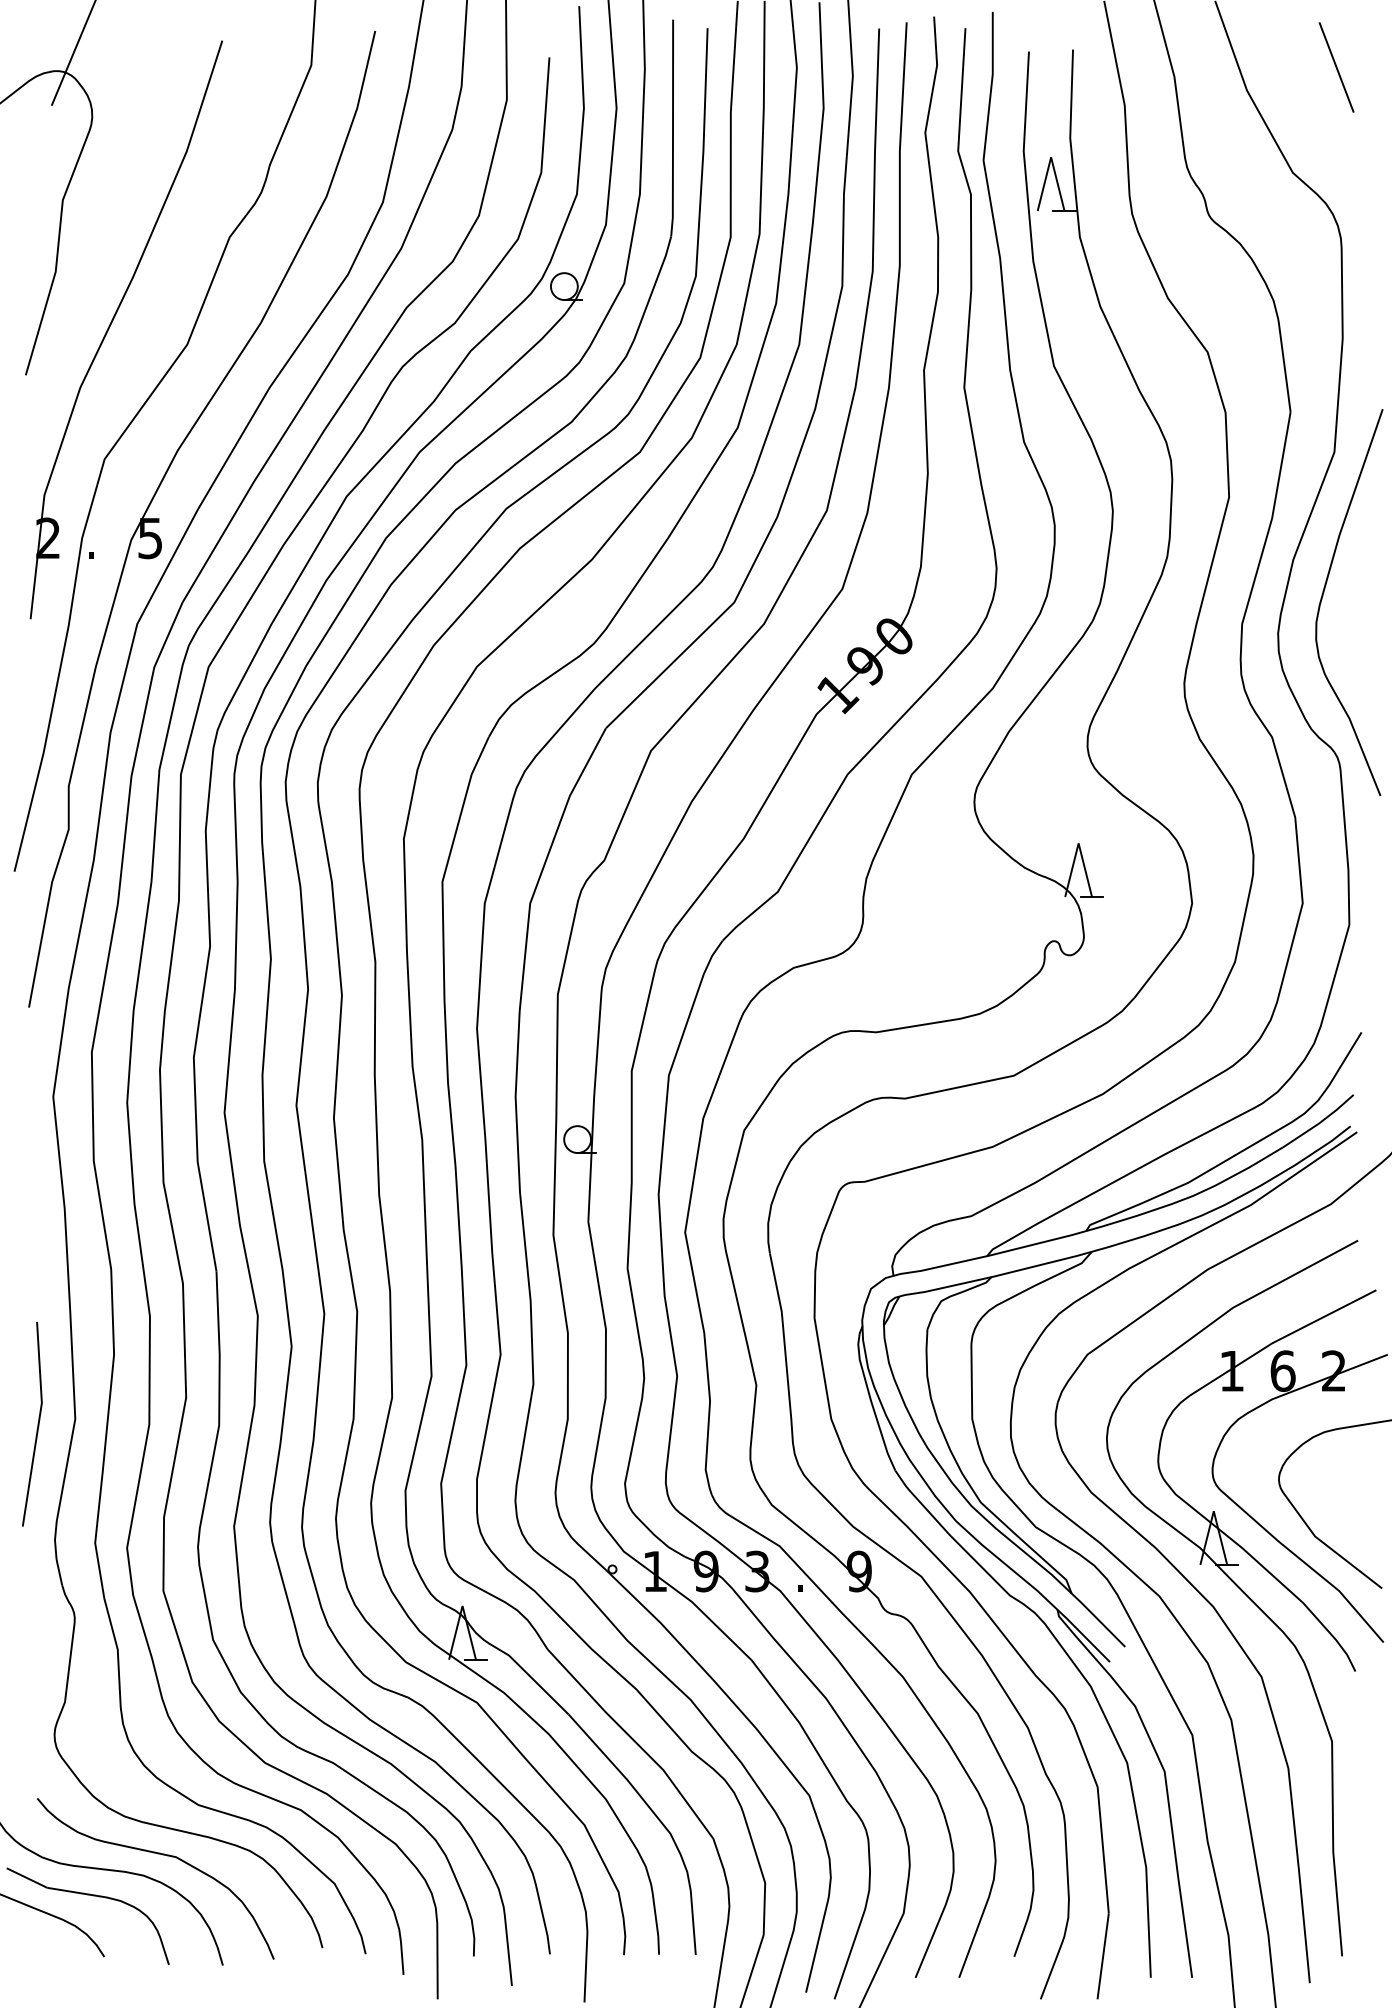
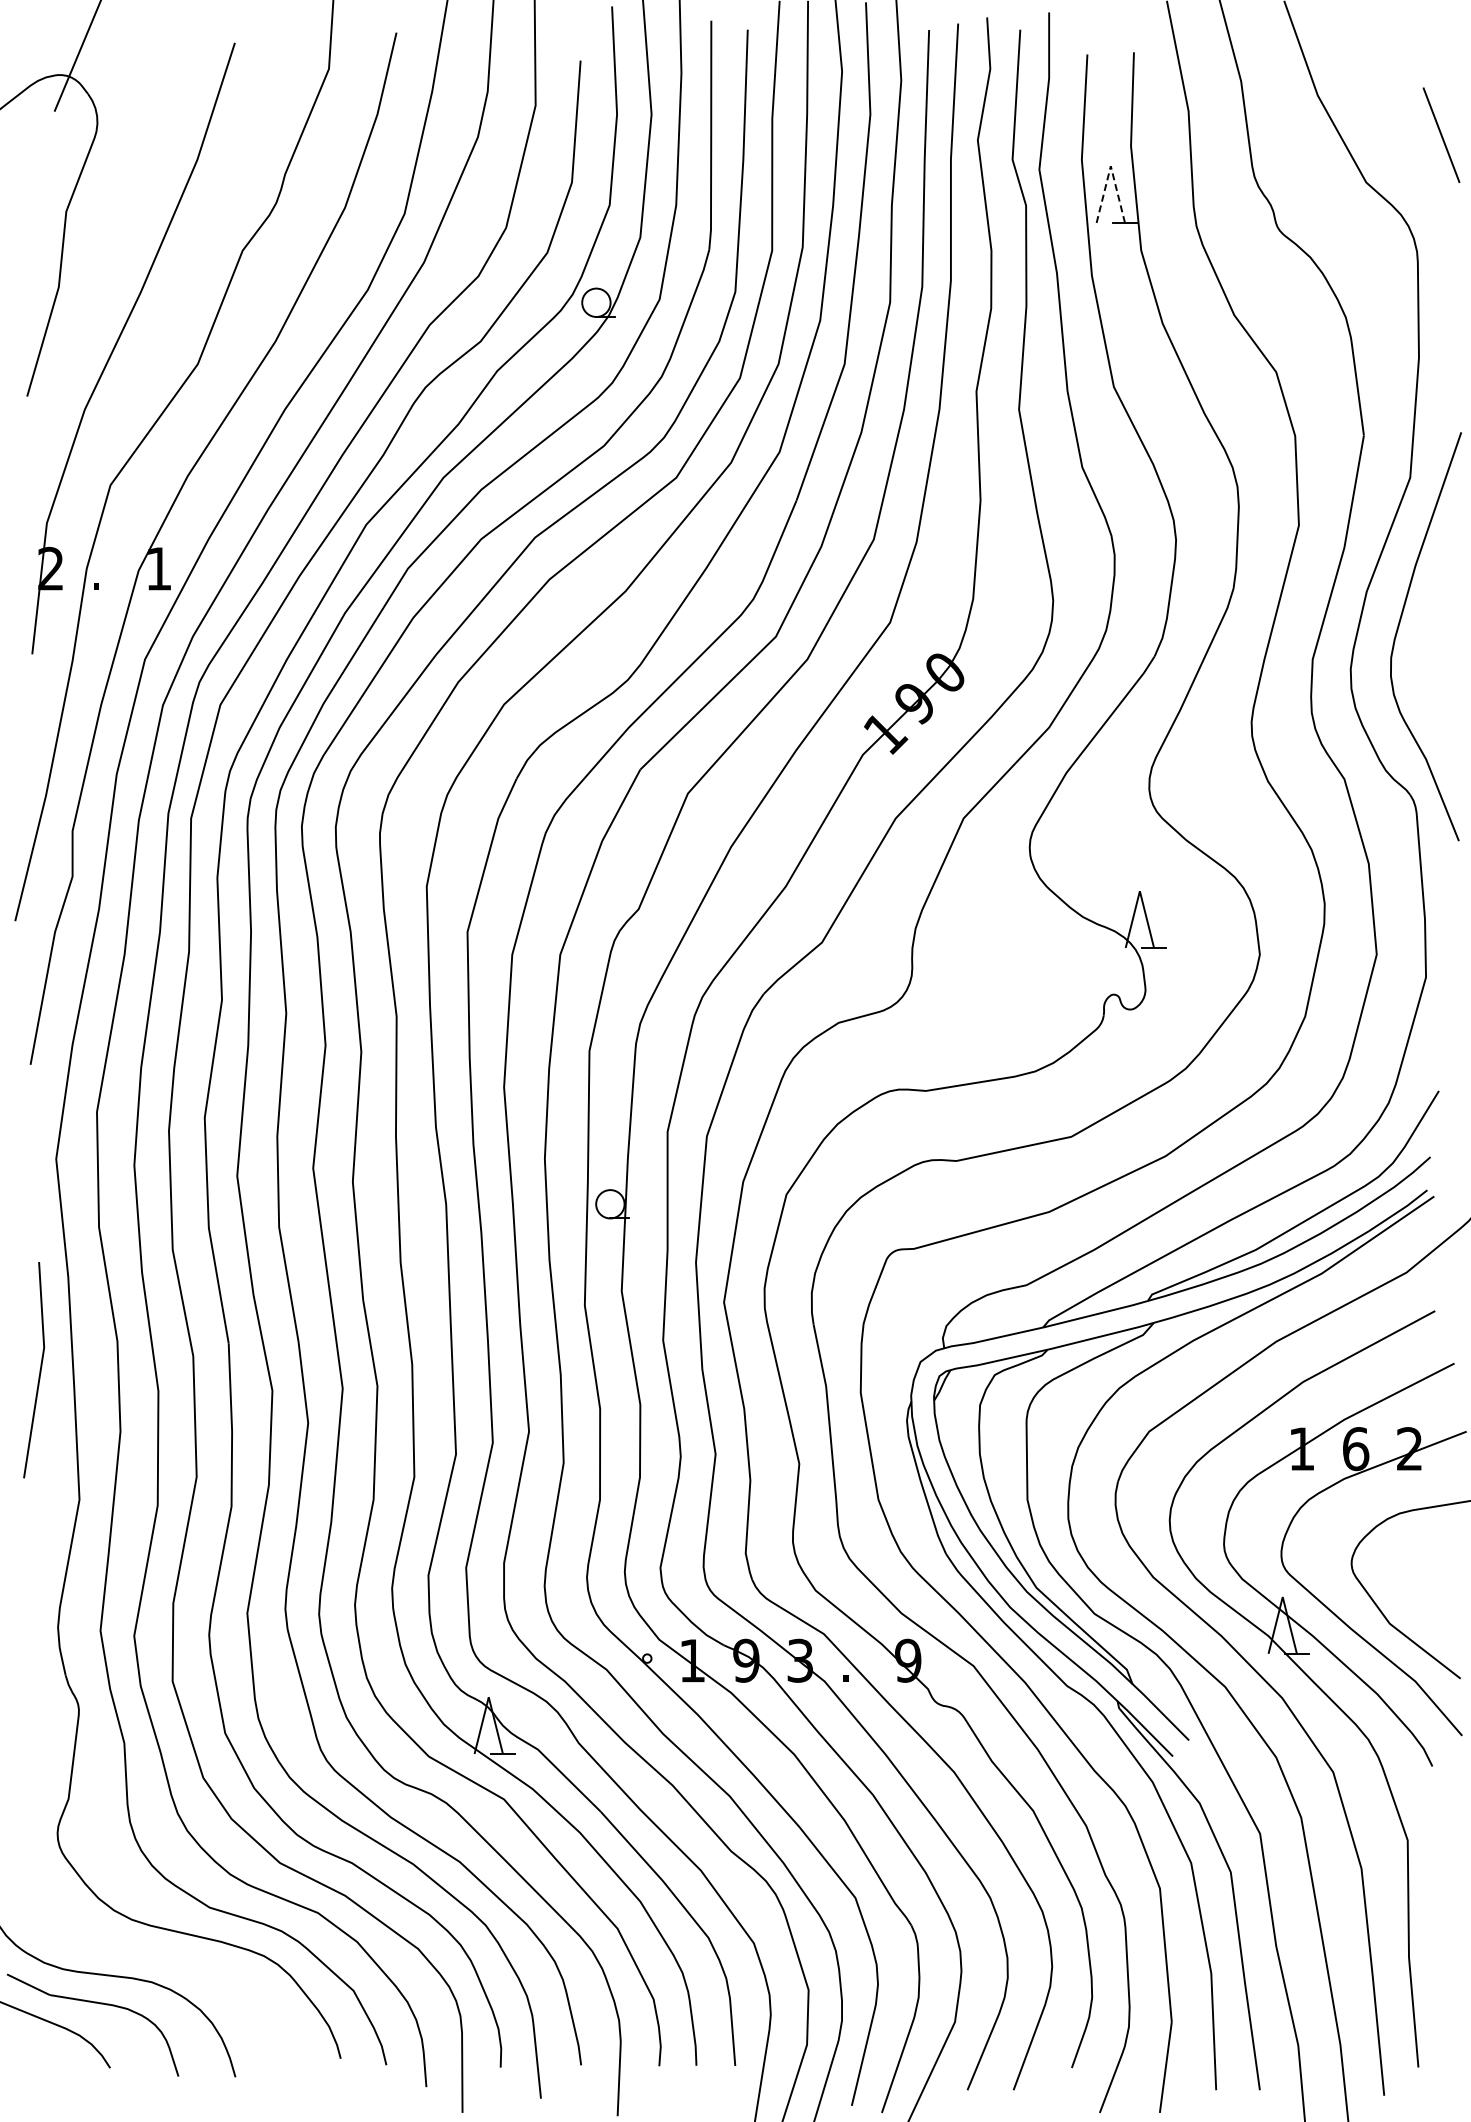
line: (1336, 66) -> (1441, 134), moved
line: (1050, 157) -> (1110, 166), solid -> dashed
text: (150, 537) -> (158, 568), 5 -> 1
line: (37, 1424) -> (39, 1370), moved
curve: (161, 1855) -> (170, 1960), removed

